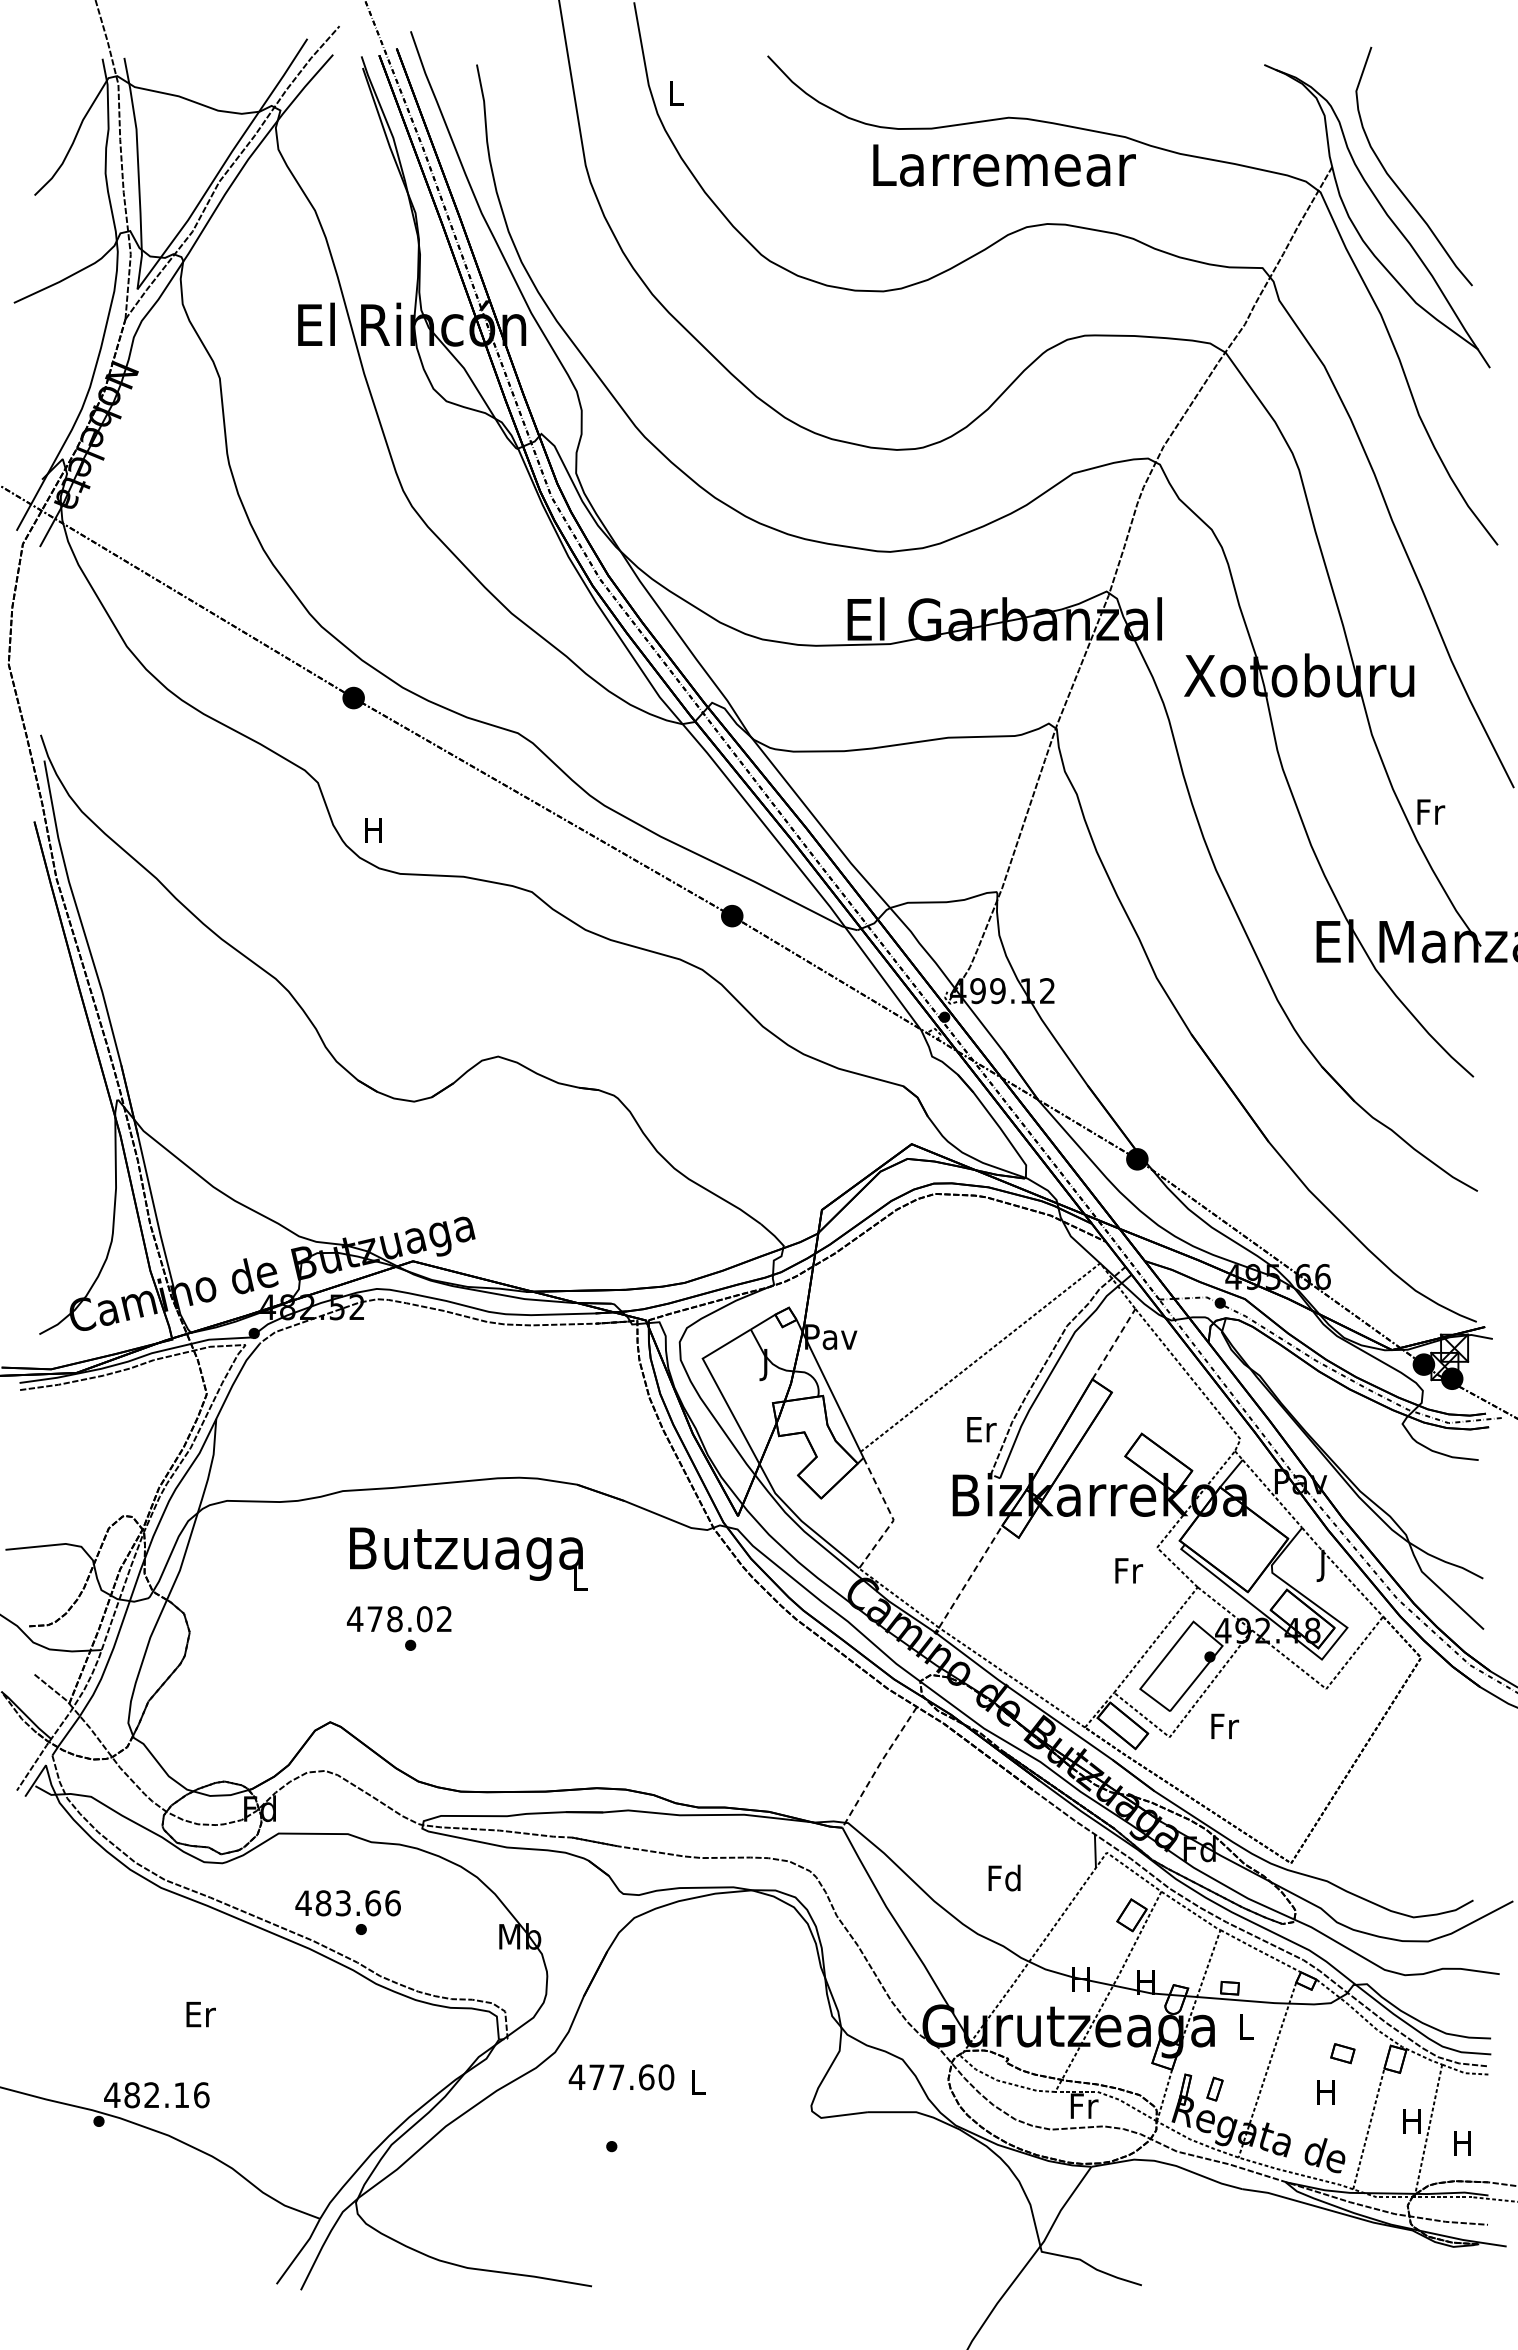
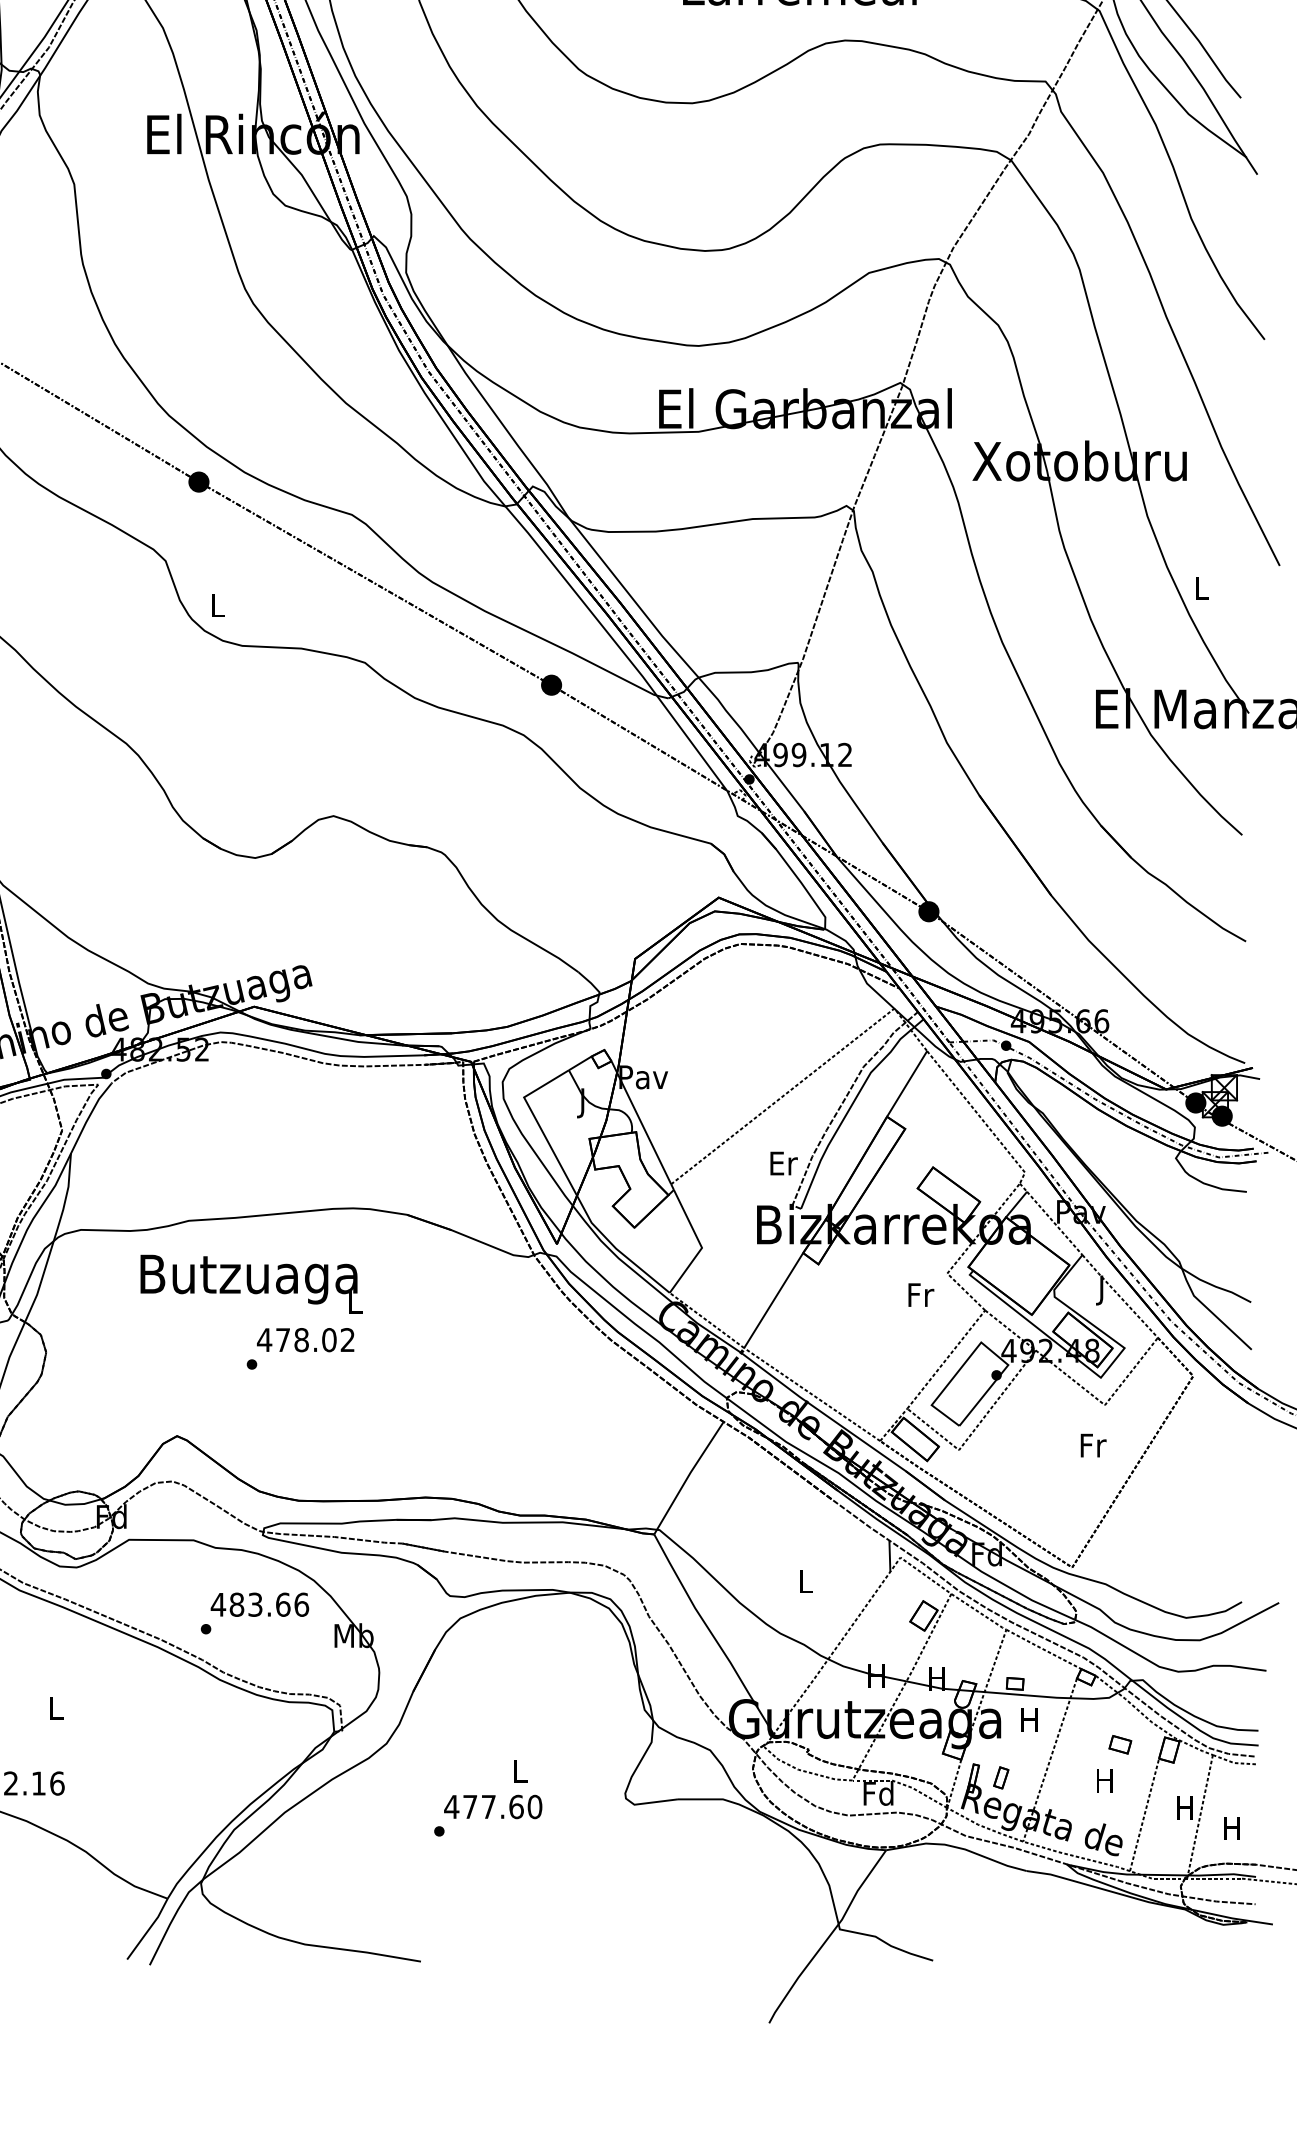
text: (1431, 811) -> (1202, 587), Fr -> L
text: (373, 830) -> (217, 605), H -> L
line: (1114, 1343) -> (907, 1083), dashed -> solid
line: (892, 1516) -> (700, 1244), dashed -> solid
text: (468, 1558) -> (250, 1283), moved
line: (970, 1576) -> (773, 1300), dashed -> solid
text: (399, 1619) -> (305, 1340), moved
text: (1225, 1725) -> (1093, 1444), moved
line: (878, 1766) -> (687, 1477), dashed -> solid
text: (1004, 1877) -> (805, 1580), Fd -> L
text: (347, 1903) -> (259, 1604), moved
text: (200, 2014) -> (56, 1708), Er -> L
text: (1245, 2026) -> (1029, 1719), L -> H
text: (621, 2077) -> (493, 1807), moved
text: (1083, 2105) -> (878, 1793), Fr -> Fd

